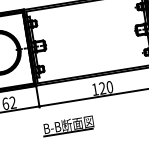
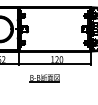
part: (68, 126) -> (44, 78), moved

